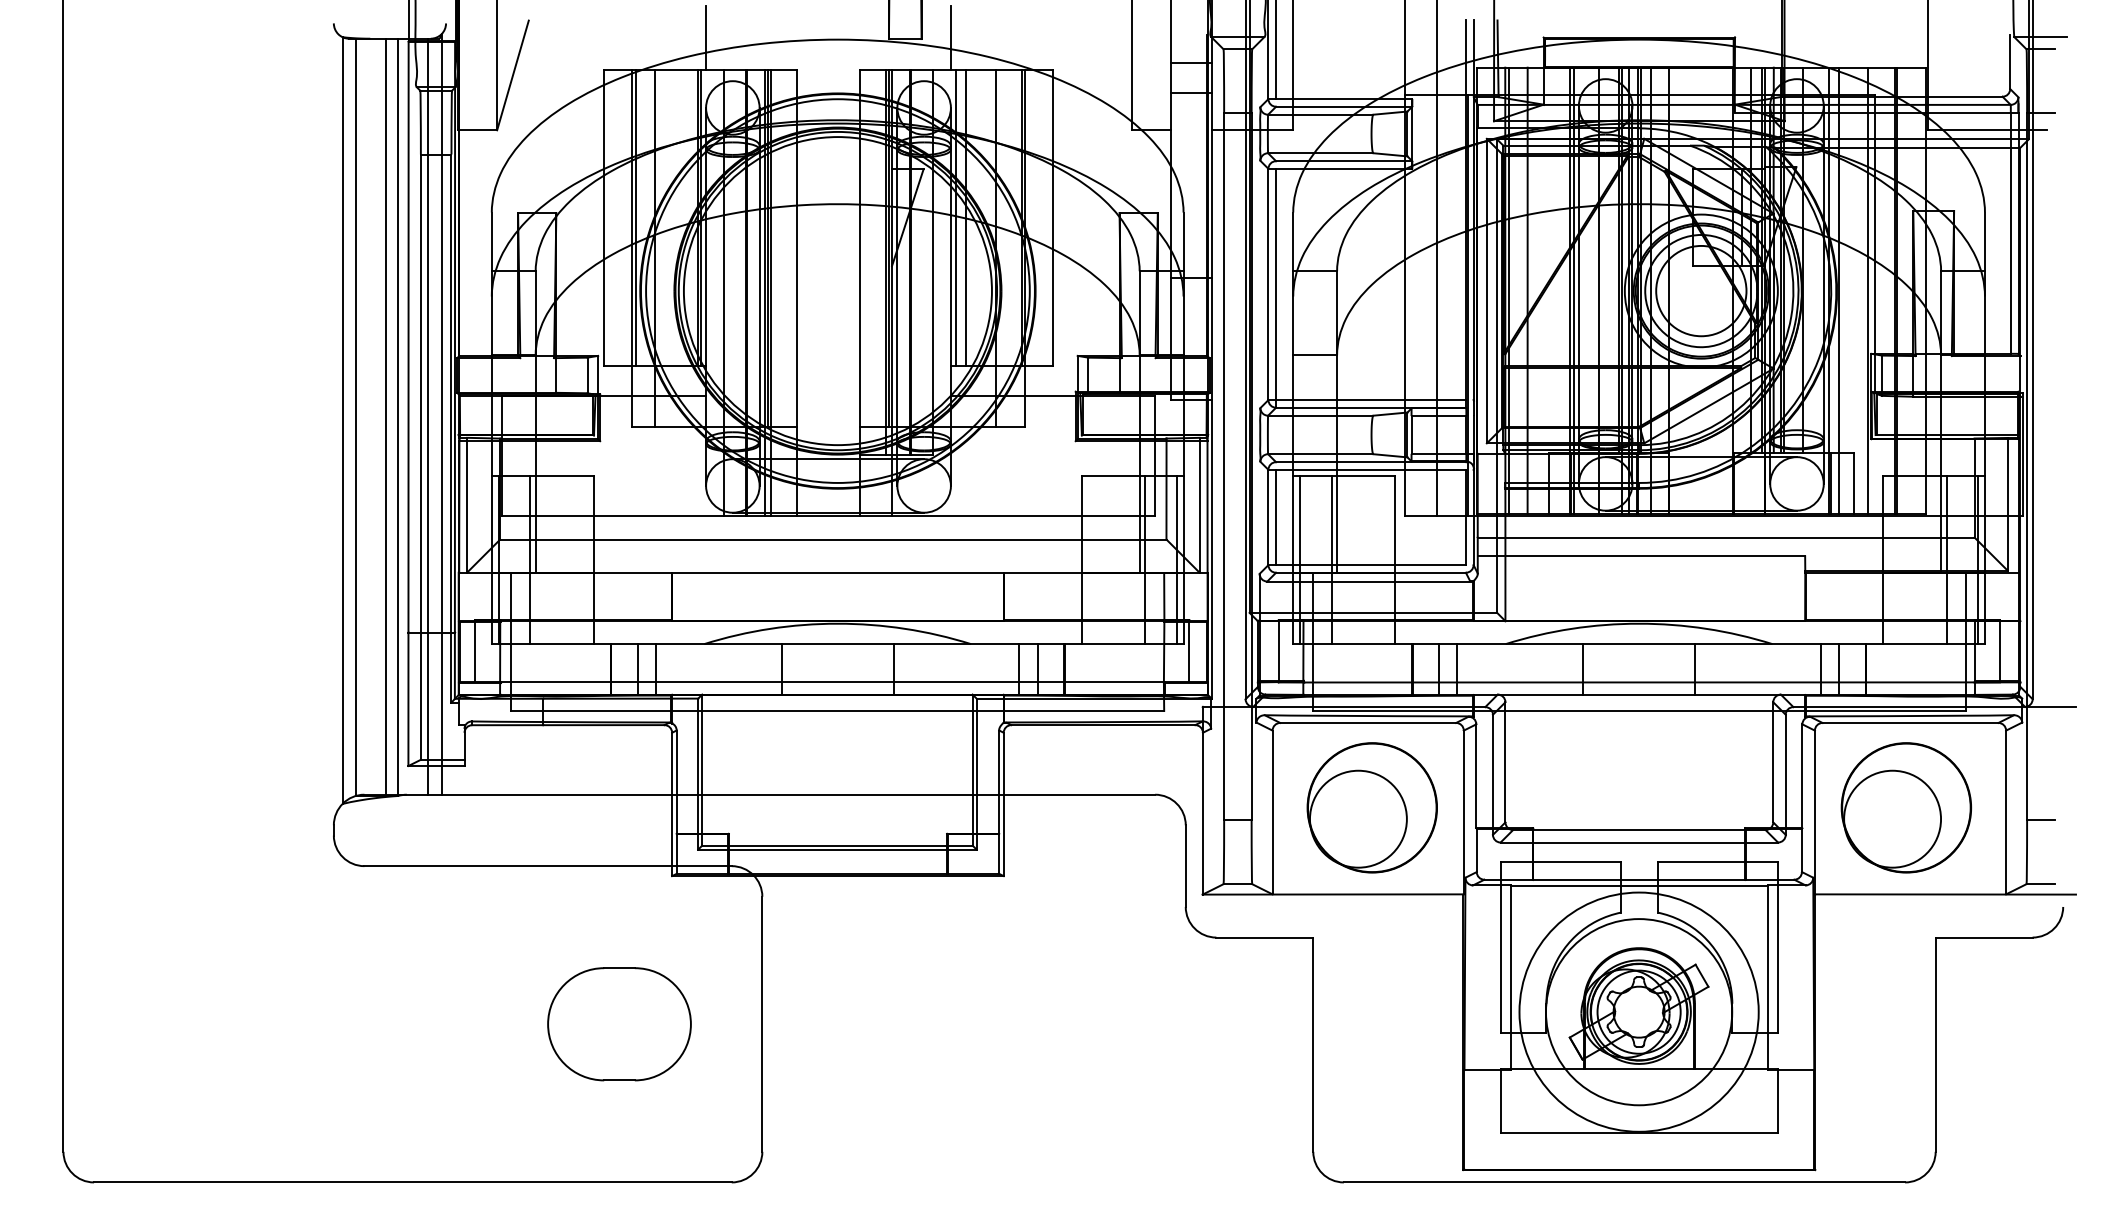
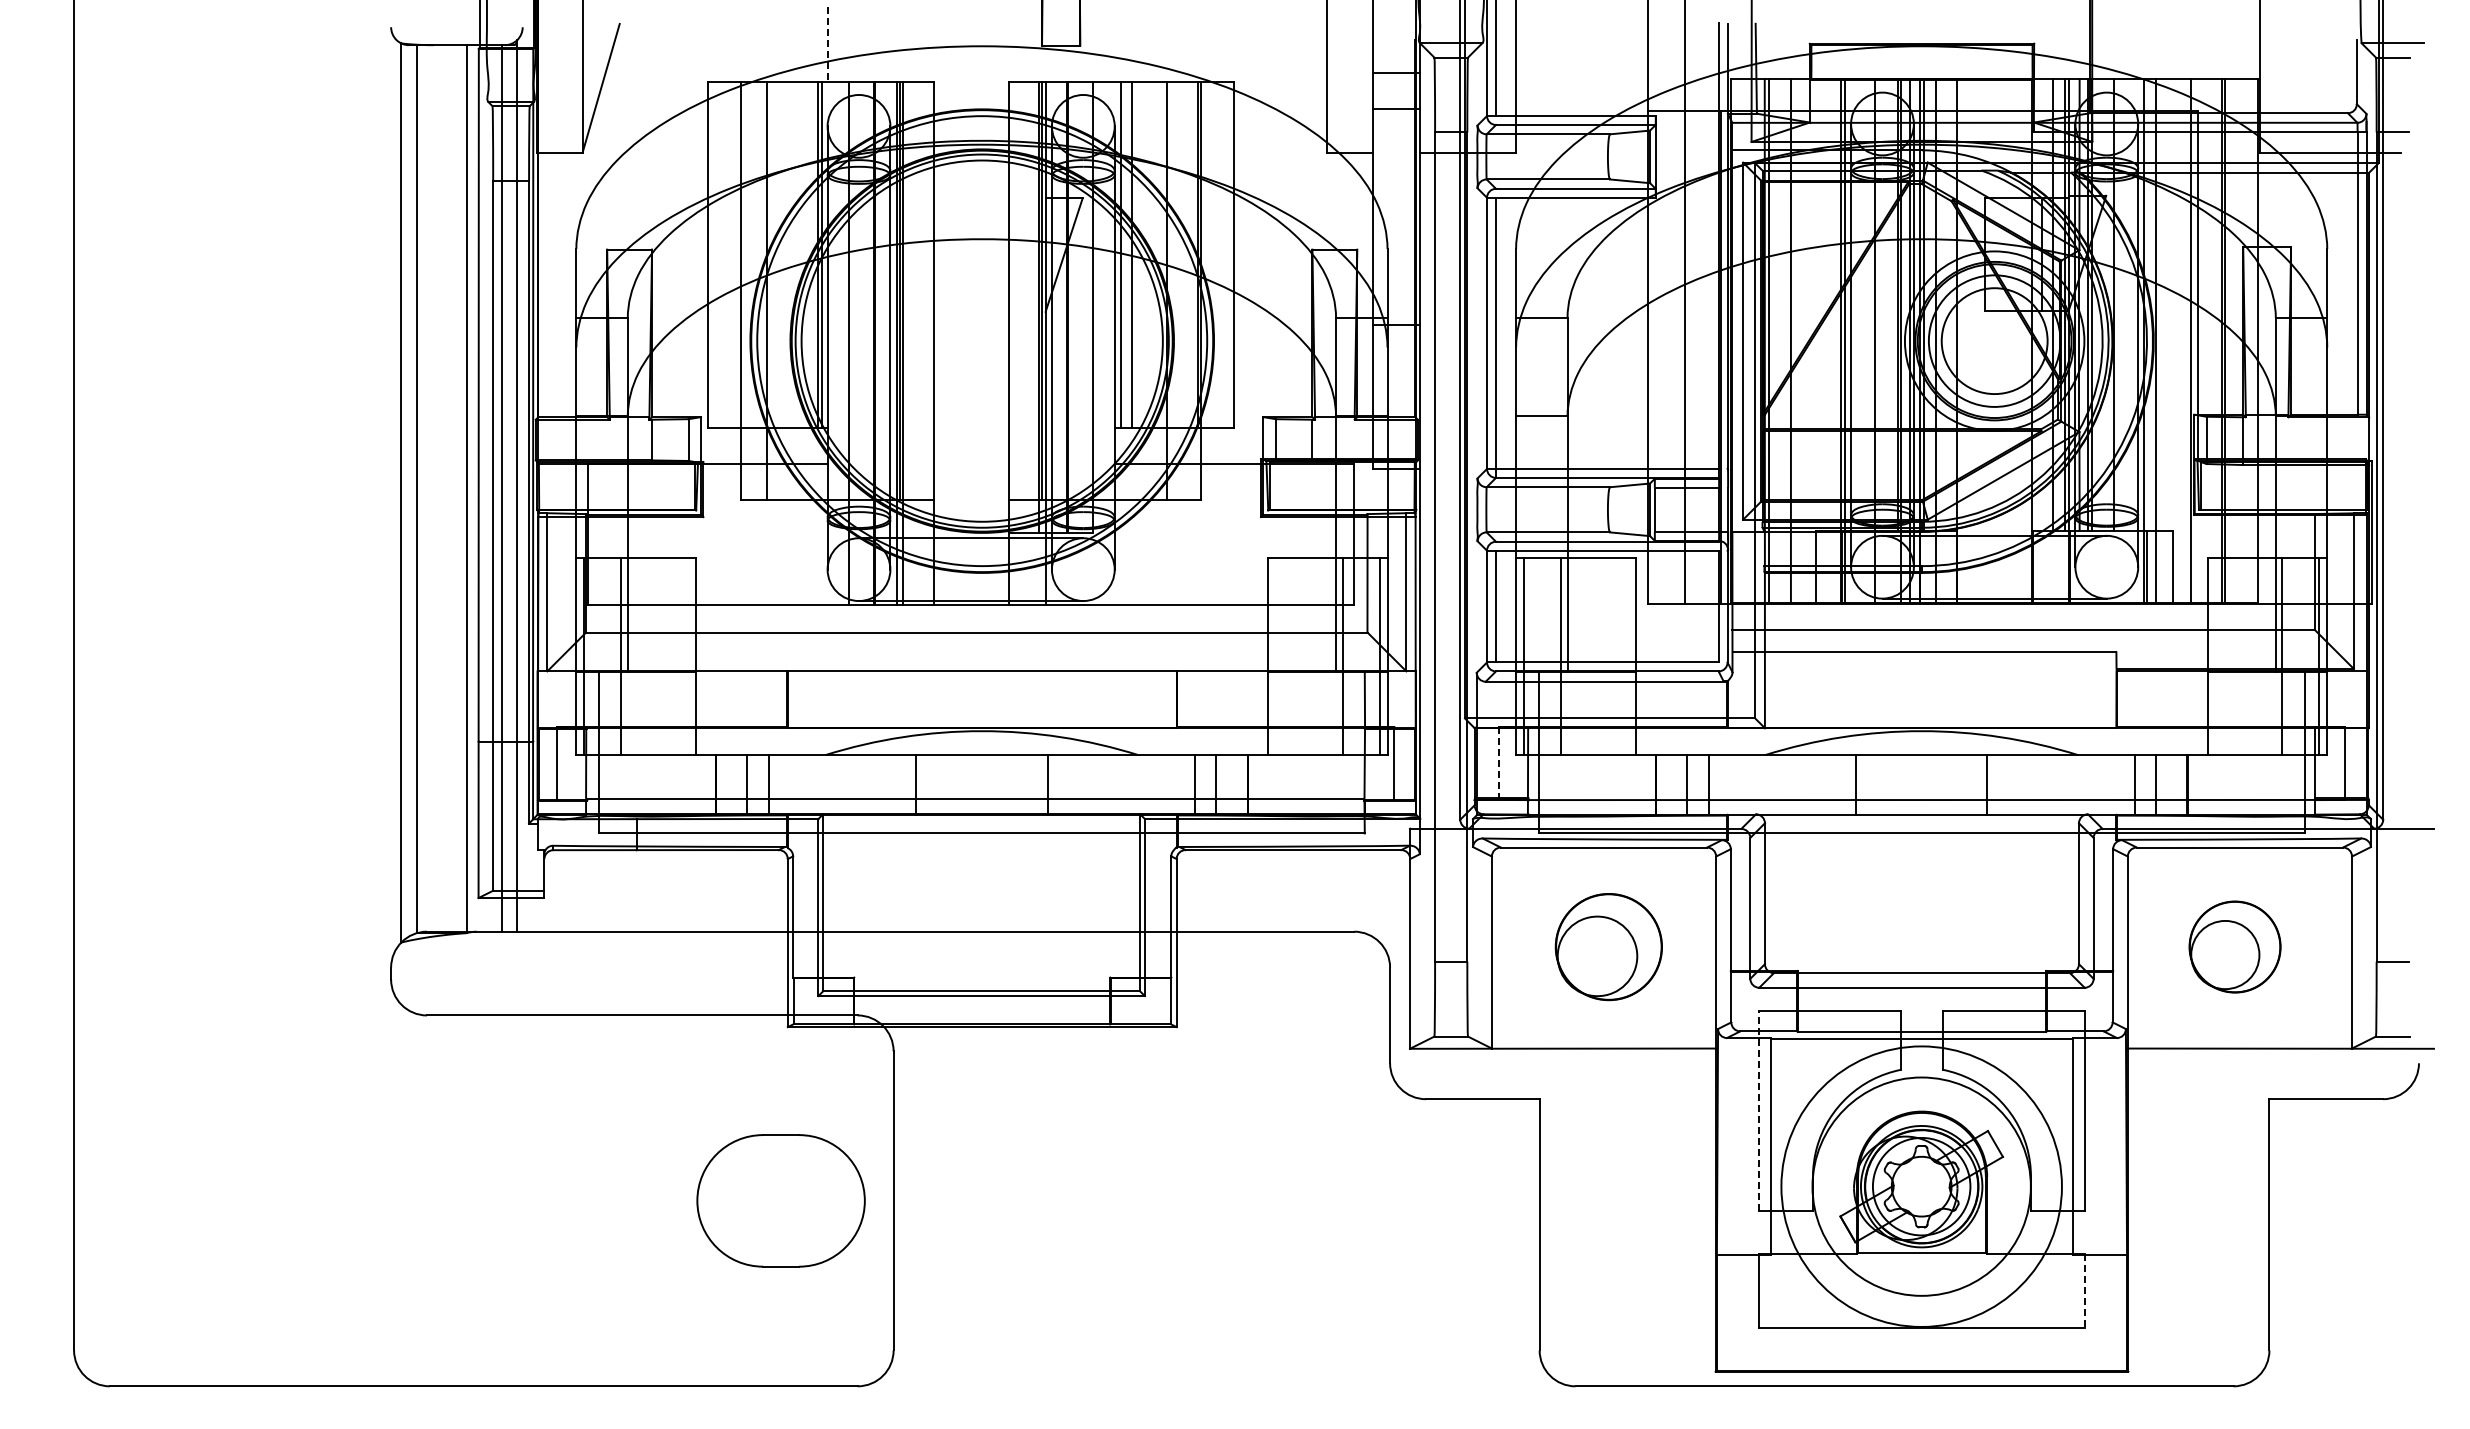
line: (950, 37) -> (1114, 43), removed
line: (705, 38) -> (827, 44), solid -> dashed
line: (636, 217) -> (745, 254), removed
line: (386, 416) -> (452, 488), removed
line: (1279, 652) -> (1499, 764), solid -> dashed
part: (1372, 807) -> (1608, 946), size x0.7
part: (1905, 807) -> (2234, 946), size x0.6
line: (1500, 947) -> (1759, 1110), solid -> dashed
part: (618, 1023) -> (780, 1200), moved
line: (1777, 1101) -> (2084, 1291), solid -> dashed

